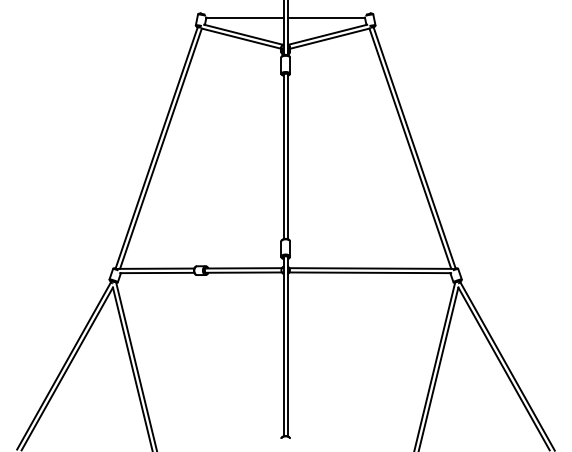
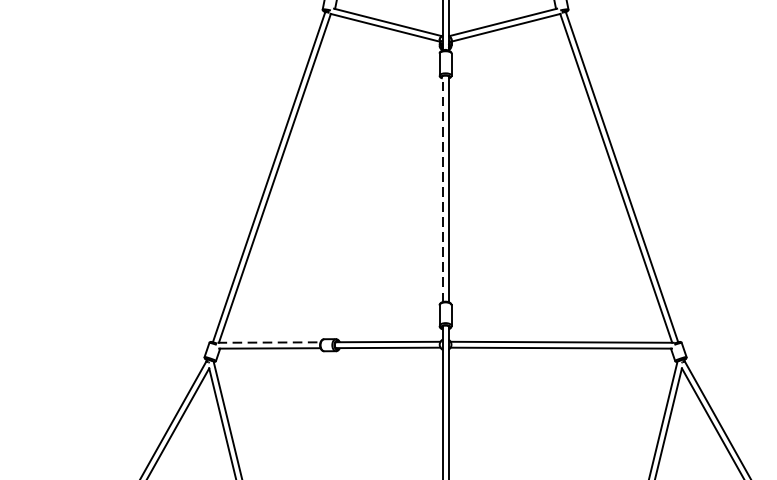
line: (283, 156) -> (442, 188), solid -> dashed
line: (156, 268) -> (268, 342), solid -> dashed

